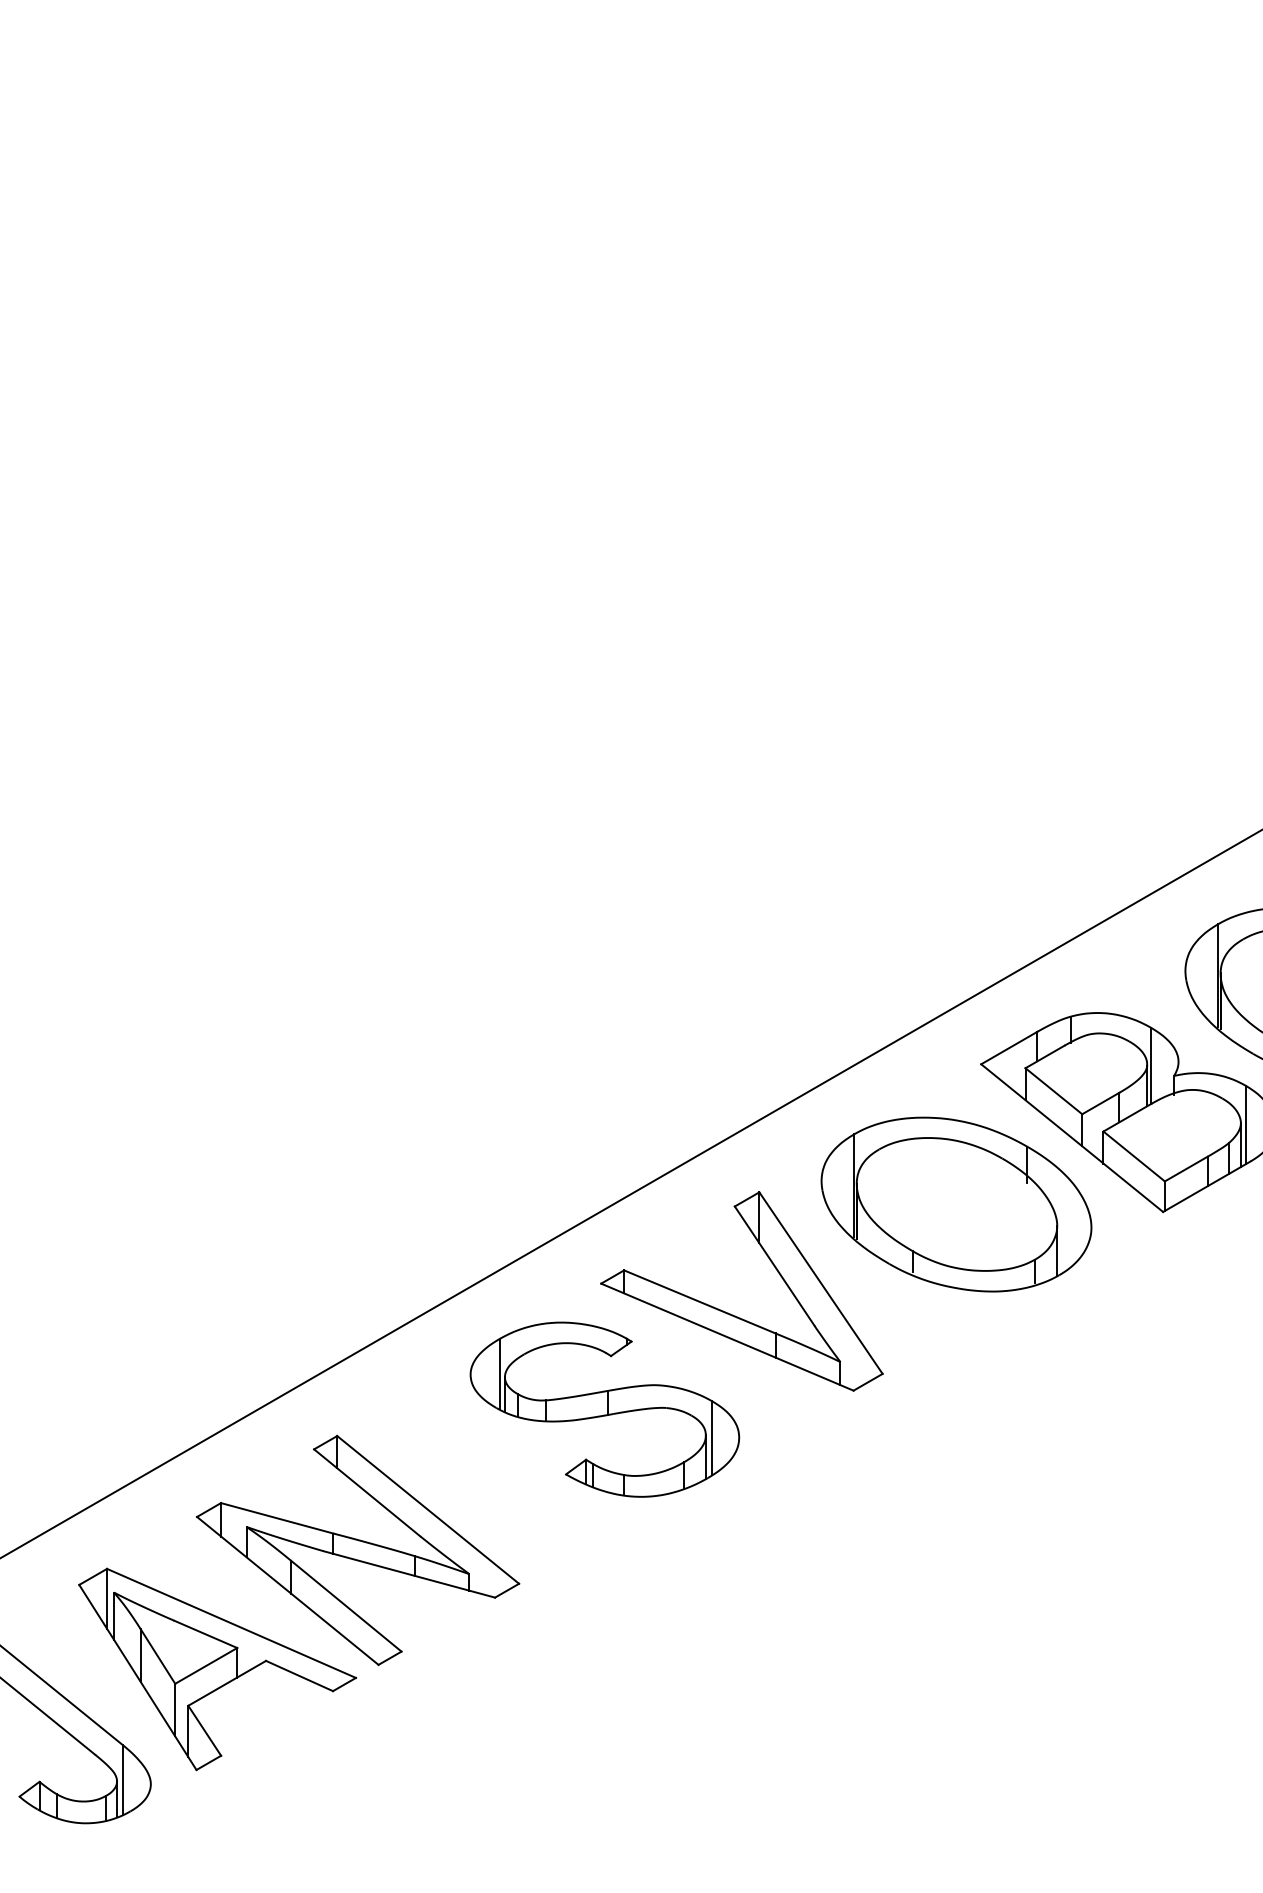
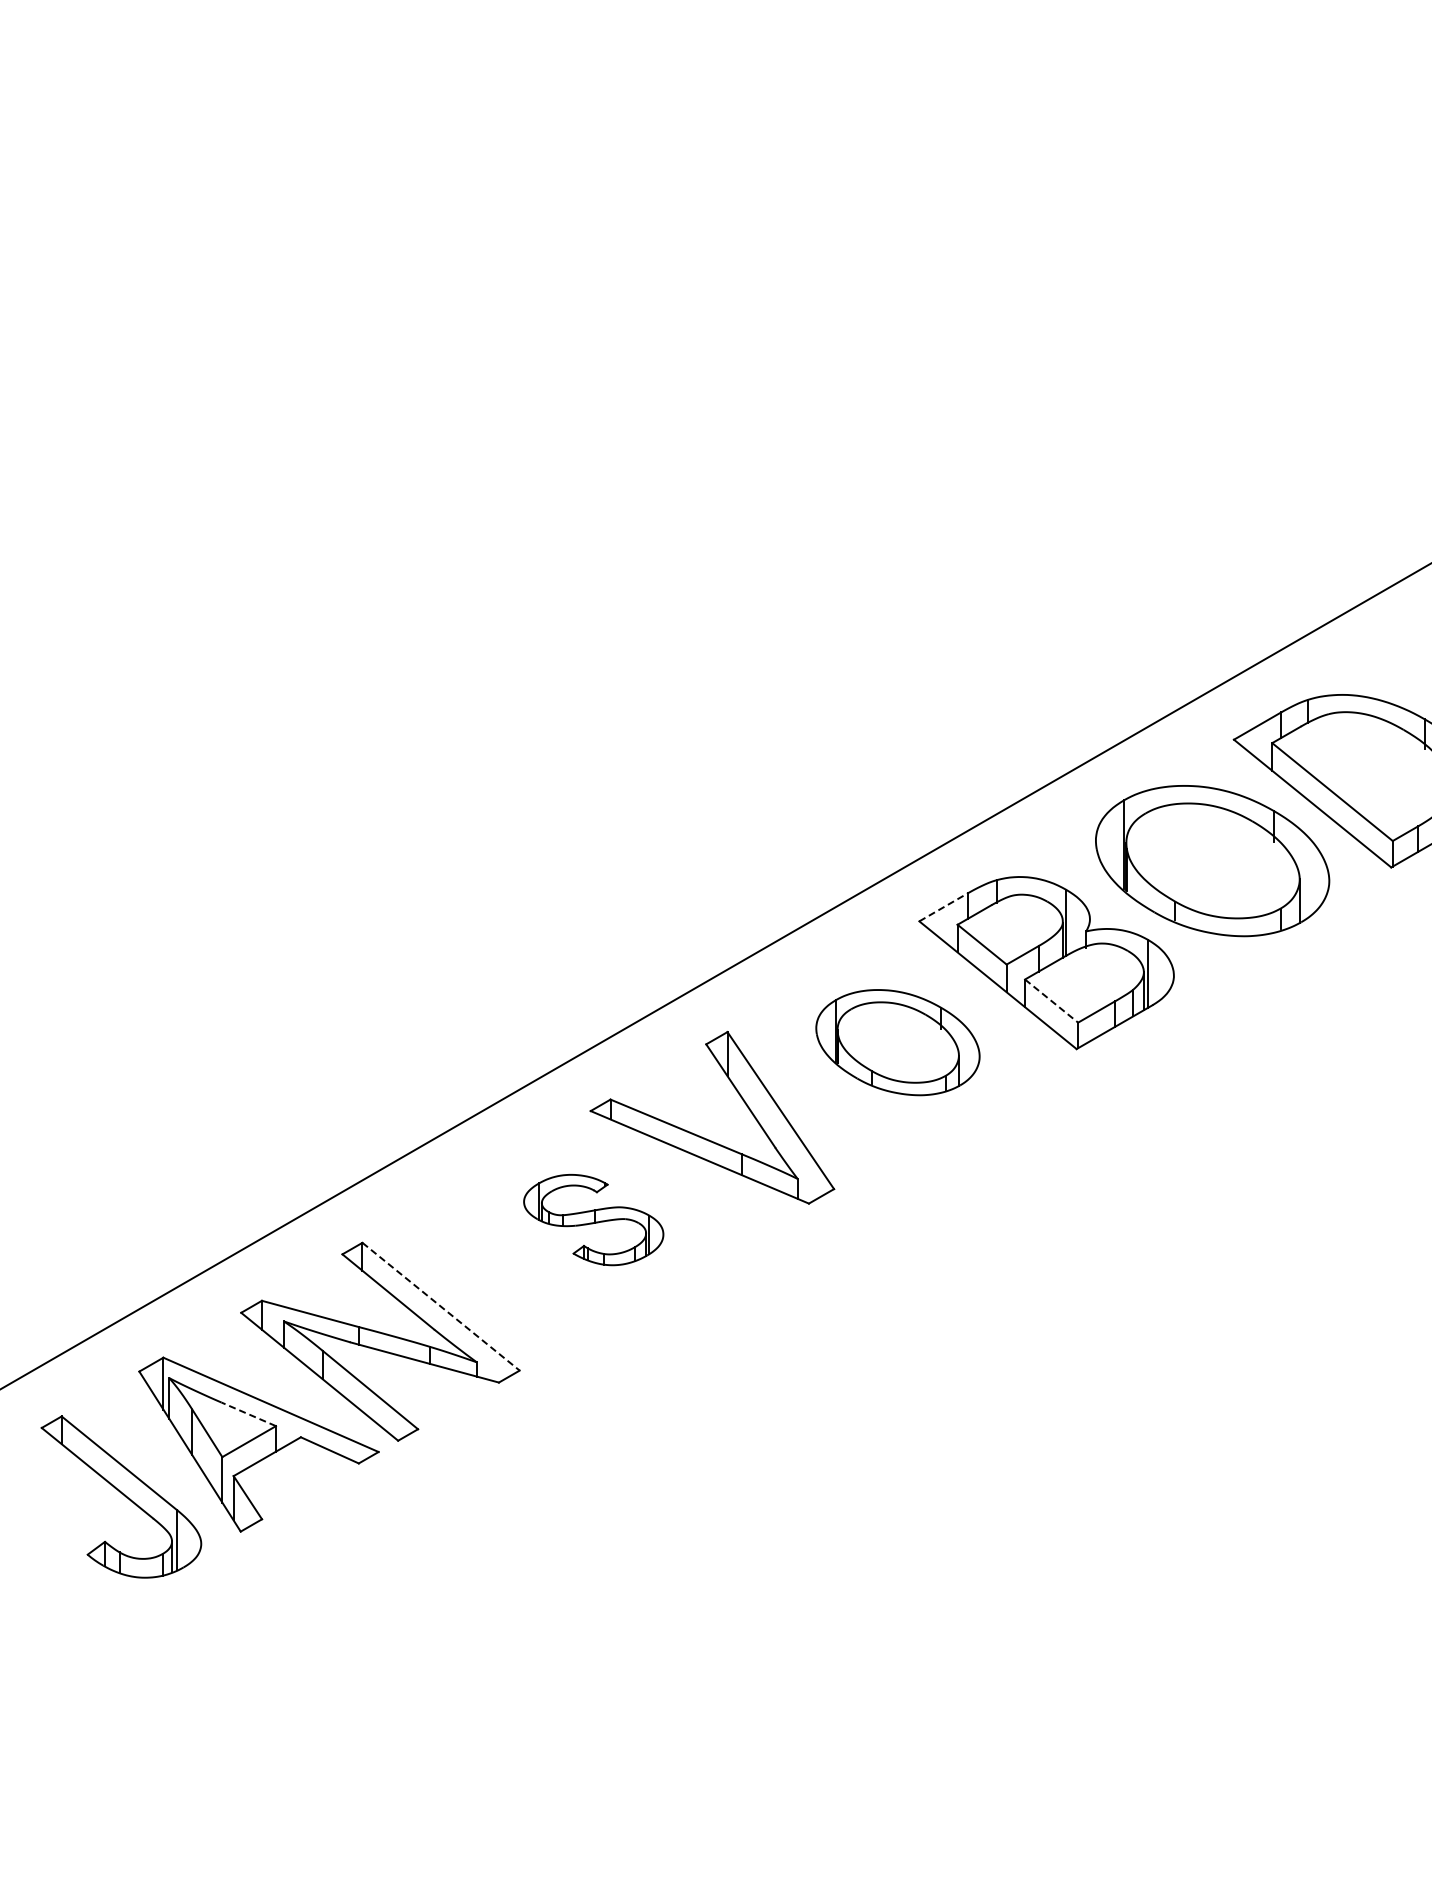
line: (1009, 1048) -> (943, 907), solid -> dashed
line: (1134, 1156) -> (1051, 1001), solid -> dashed
part: (955, 1204) -> (897, 1042), size x0.7
part: (604, 1409) -> (593, 1219), size x0.6
line: (428, 1510) -> (441, 1307), solid -> dashed
line: (205, 1634) -> (248, 1414), solid -> dashed

